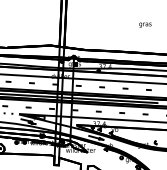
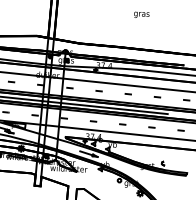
text: (145, 24) -> (141, 14), moved

